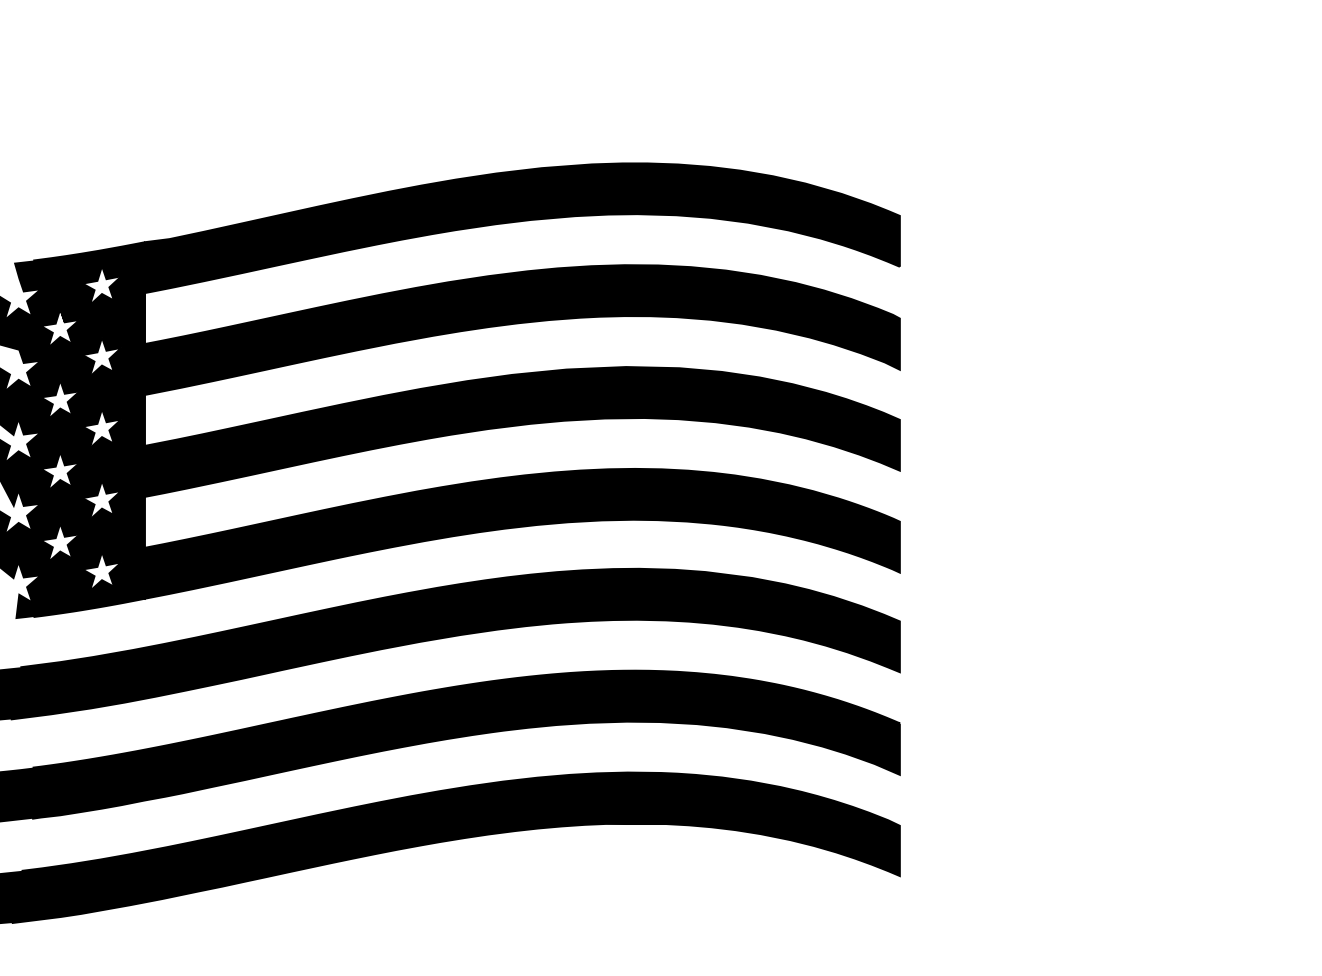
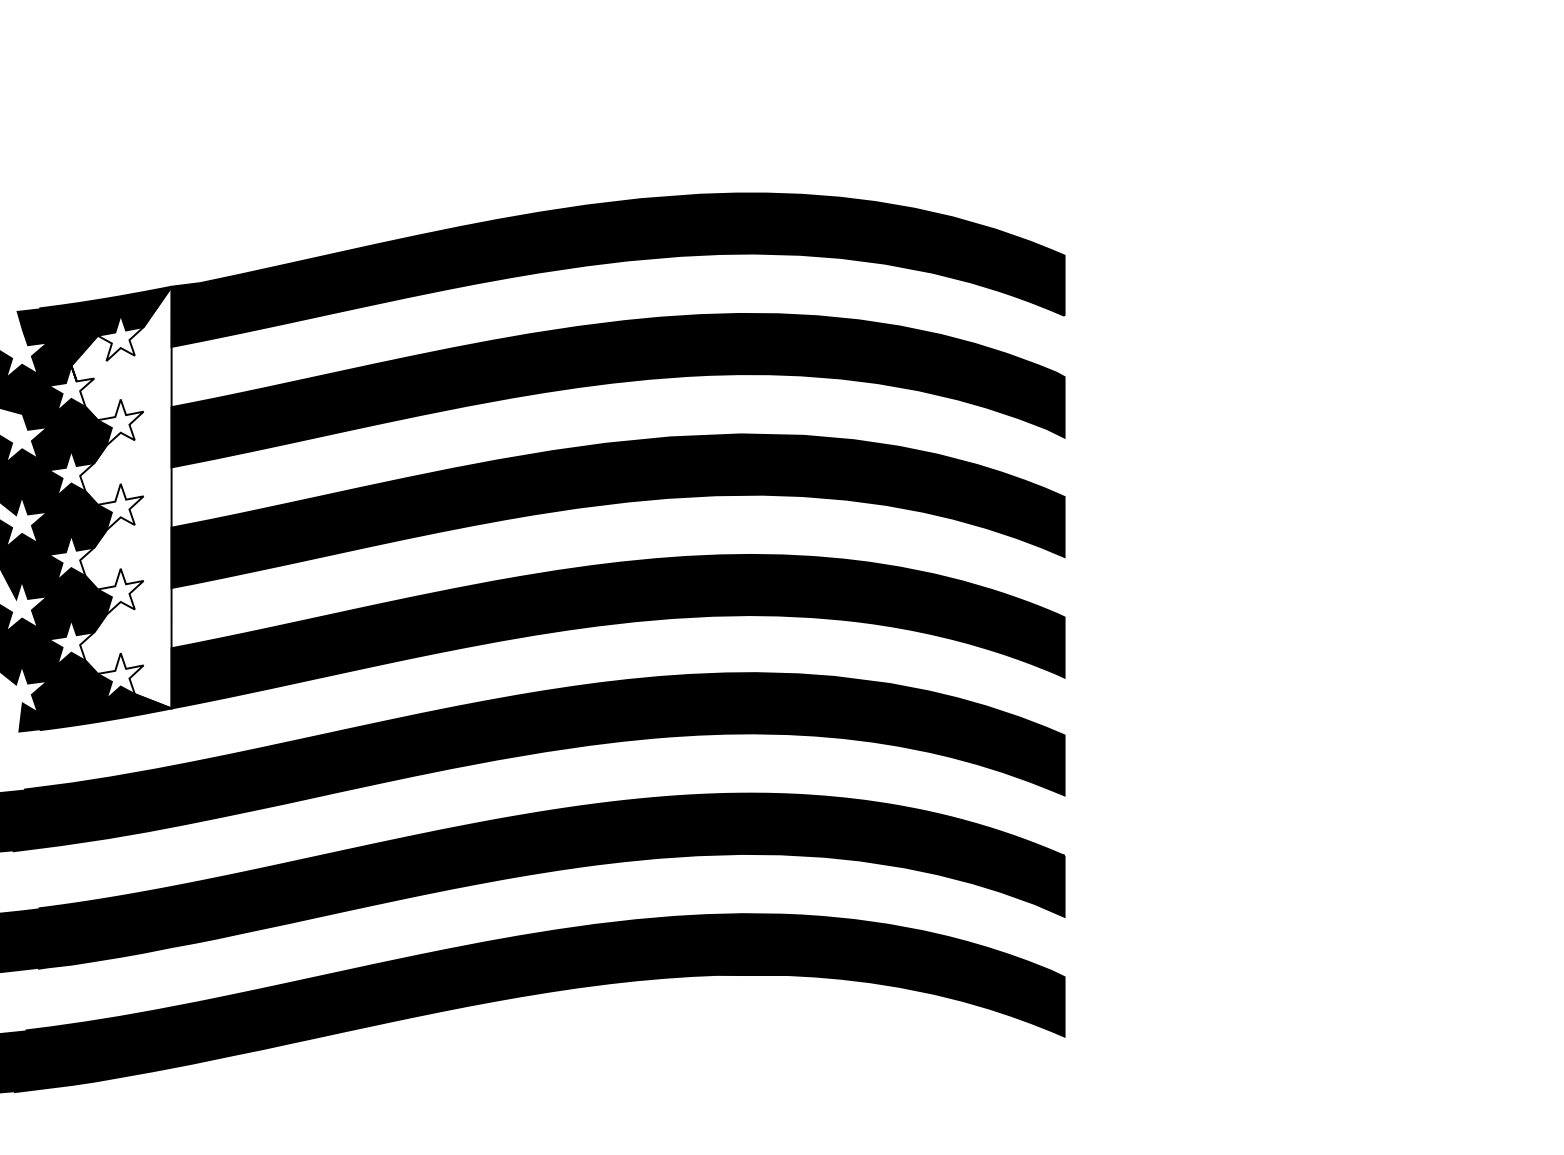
fill: (102, 420) -> (121, 497), removed

